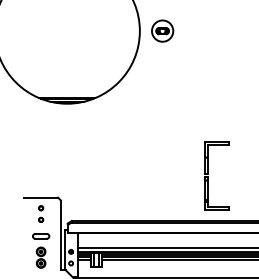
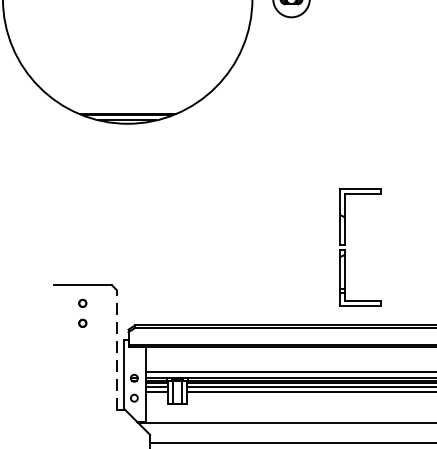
part: (208, 174) -> (346, 245), moved
line: (60, 235) -> (116, 350), solid -> dashed
part: (41, 250) -> (83, 375), removed

